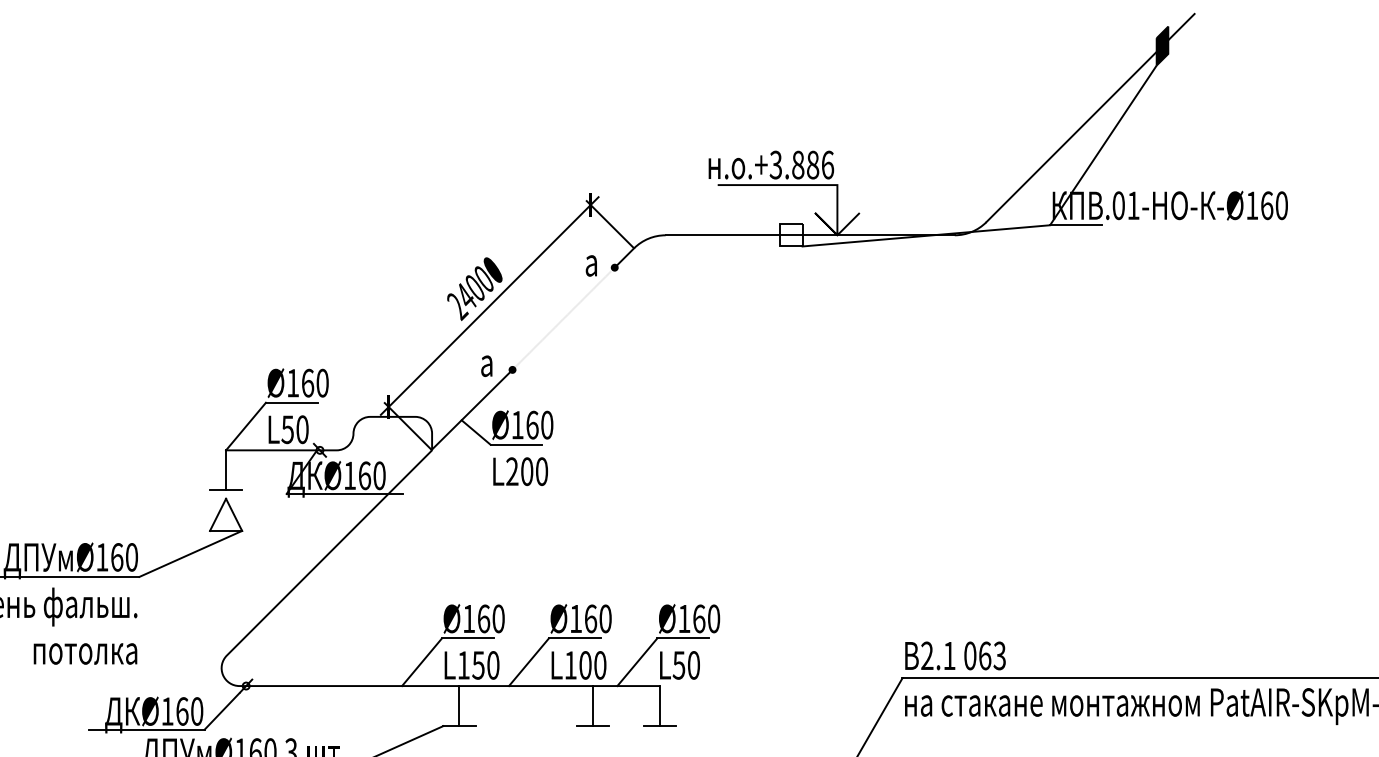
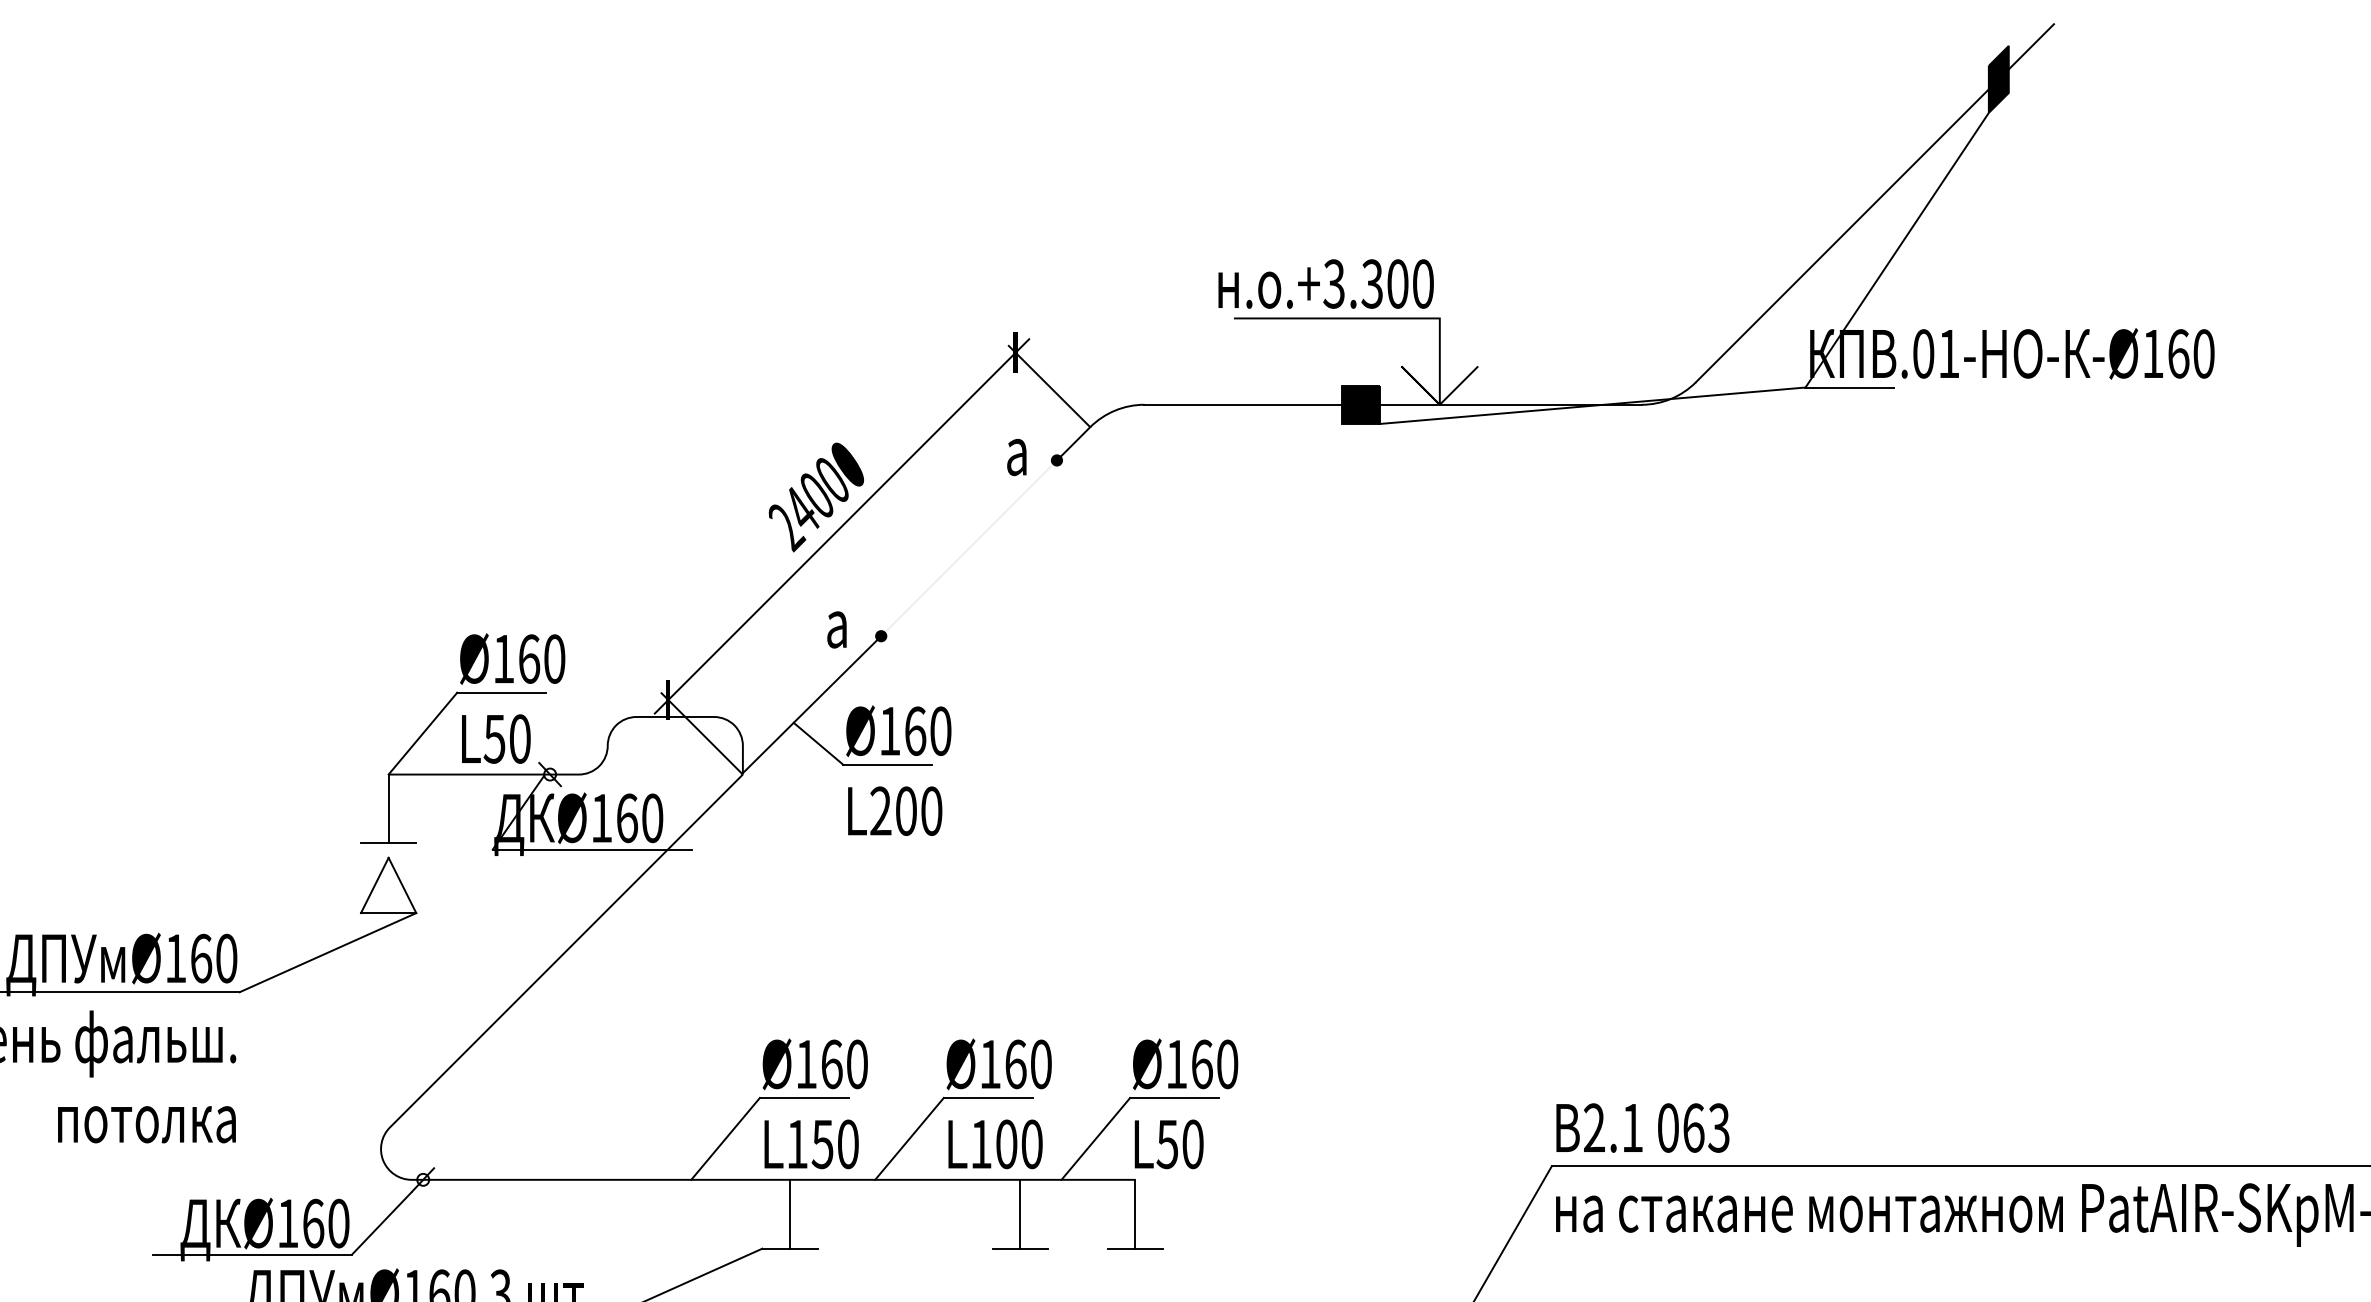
text: (812, 164) -> (1396, 283), .+3.886 -> .+3.300
fill: (791, 235) -> (1360, 405), added

